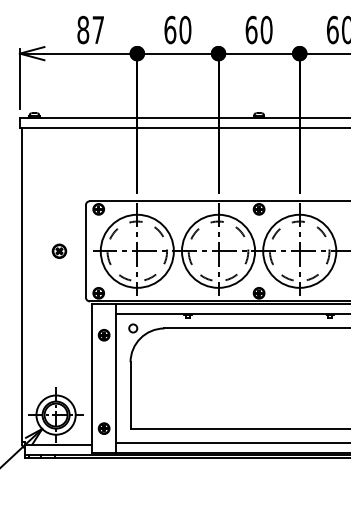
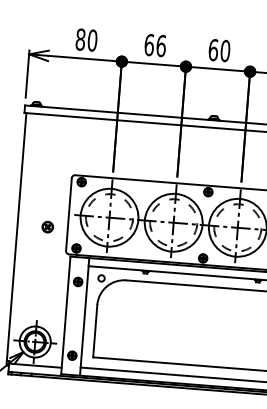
text: (98, 29) -> (92, 40), 87 -> 80
text: (185, 29) -> (161, 45), 60 -> 66
part: (59, 250) -> (47, 226), moved

